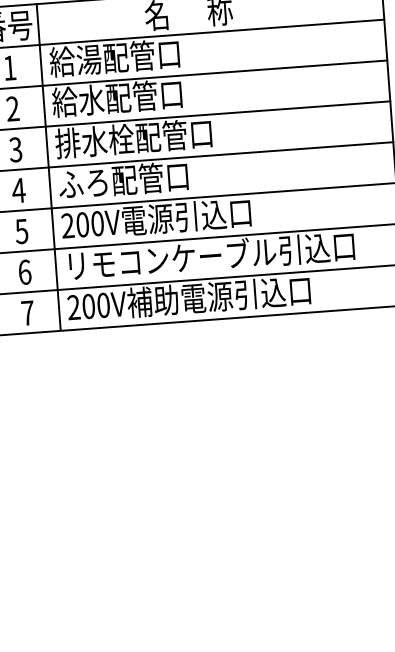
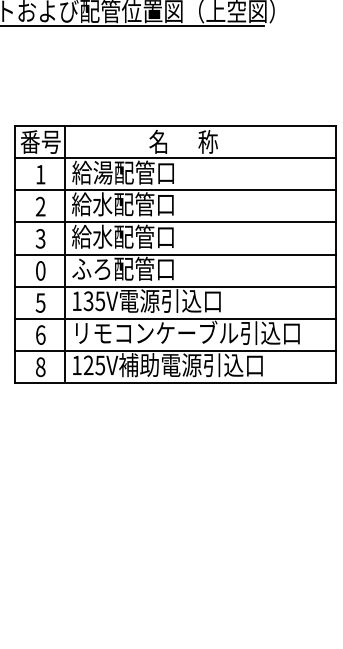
text: (133, 138) -> (133, 236), 排水栓配管口 -> 給水配管口
text: (18, 190) -> (40, 270), 4 -> 0
text: (82, 225) -> (88, 301), 200V -> 135V
text: (88, 306) -> (88, 365), 200V -> 125V
text: (27, 313) -> (40, 367), 7 -> 8

